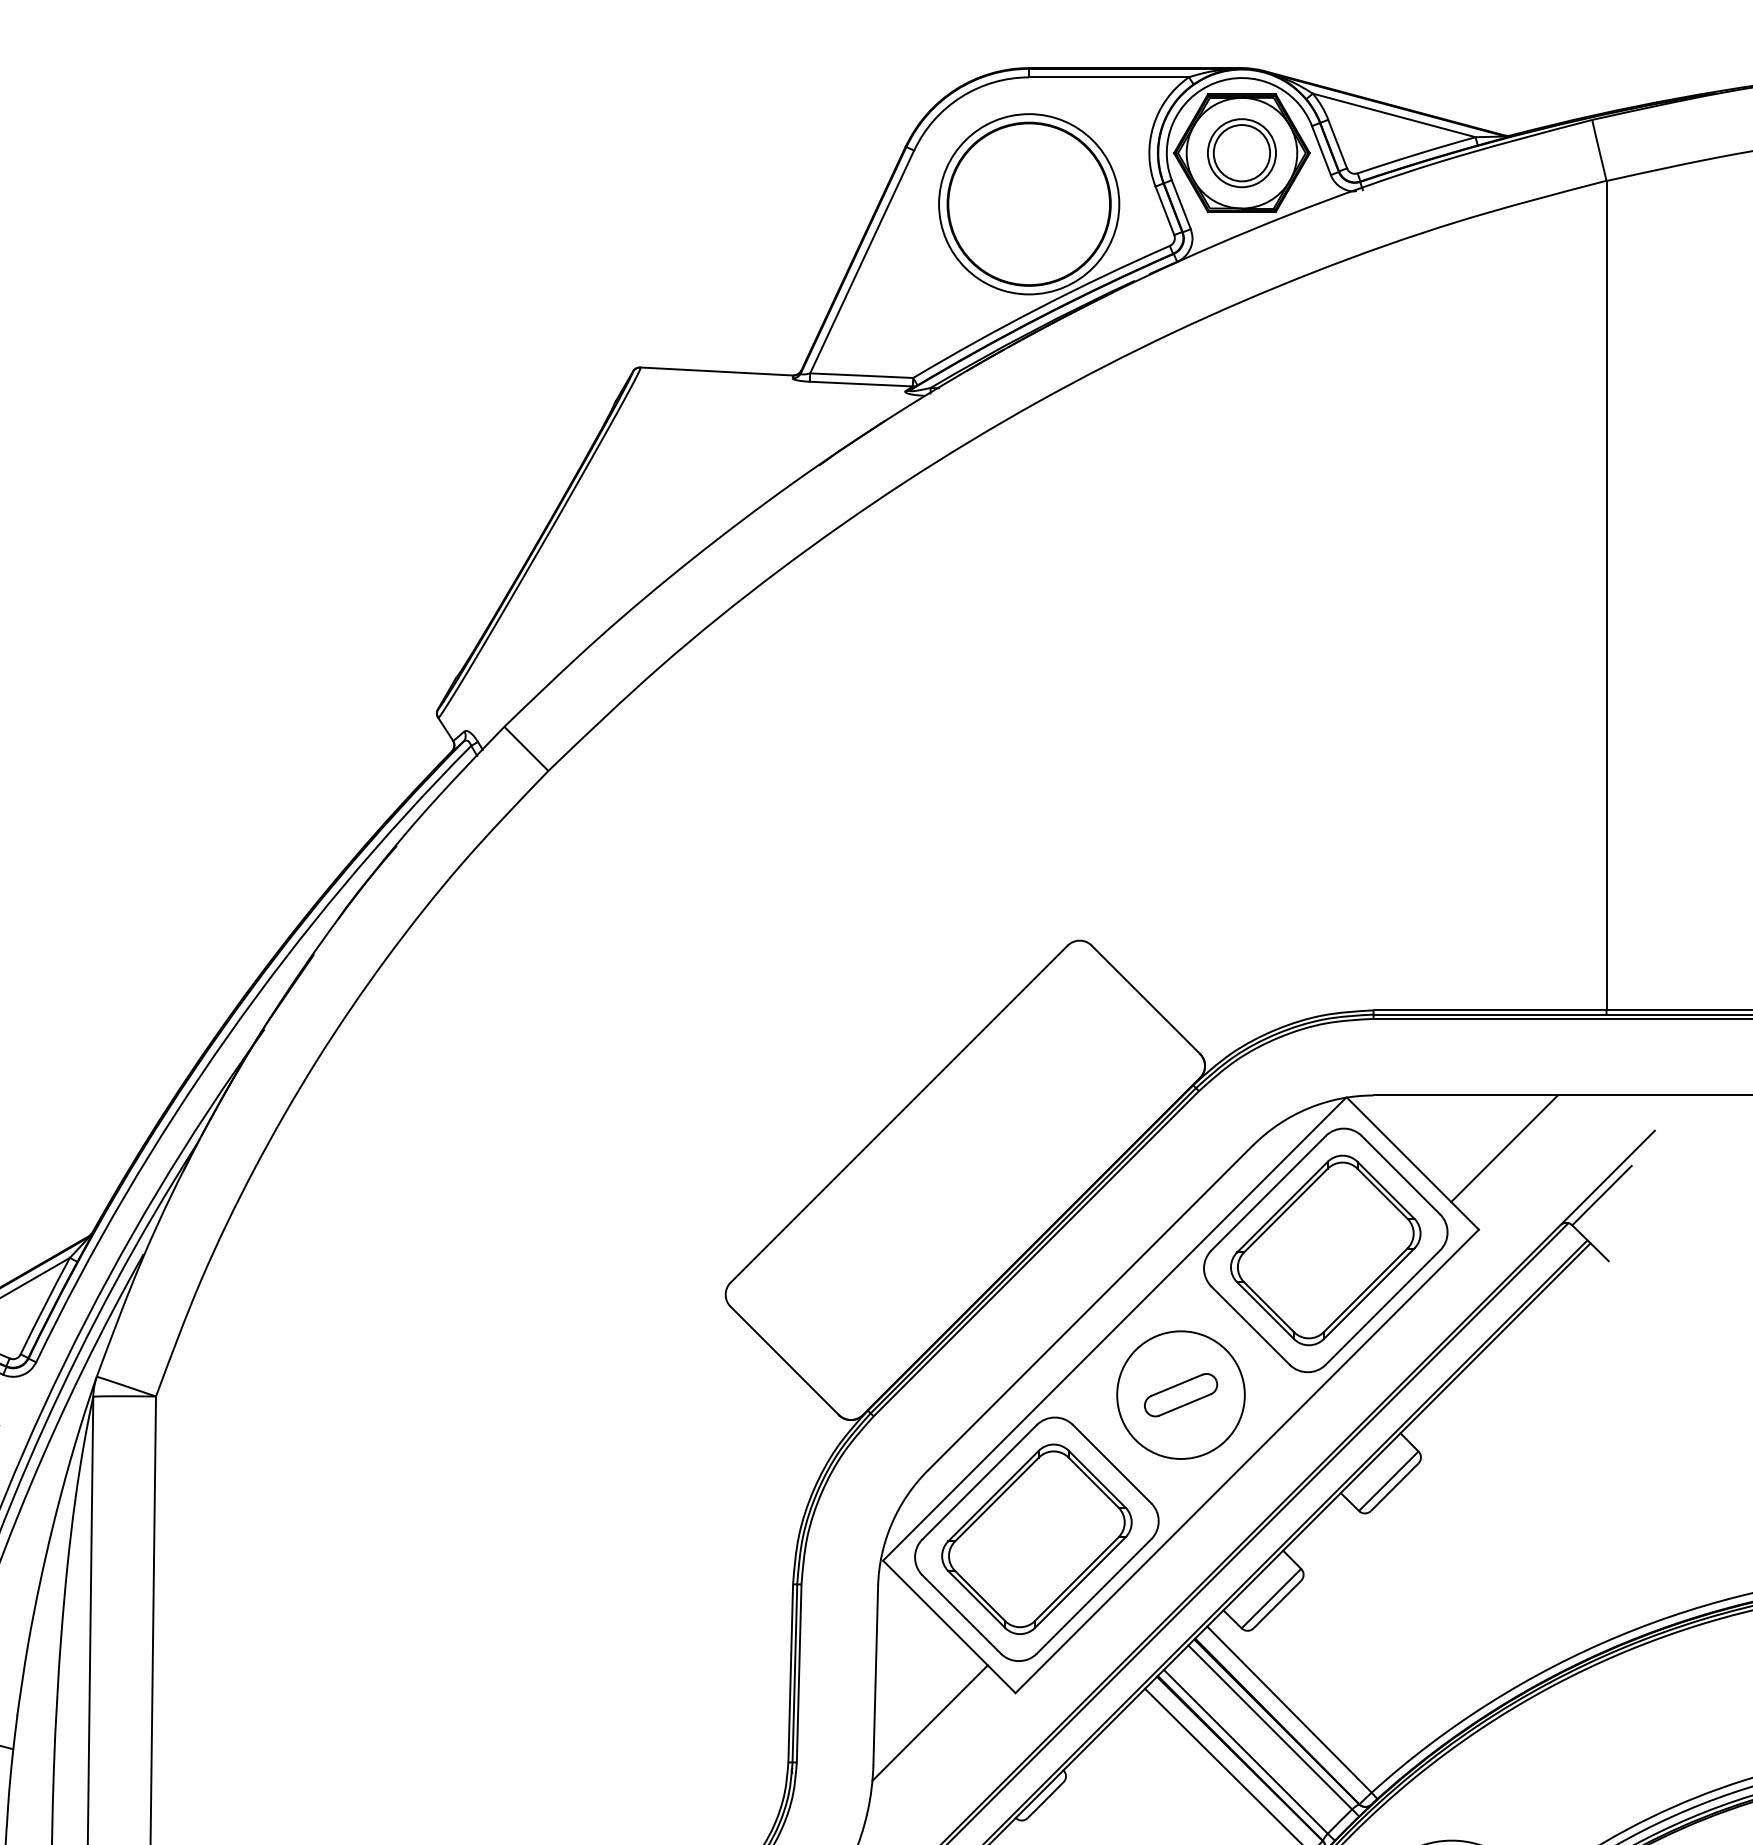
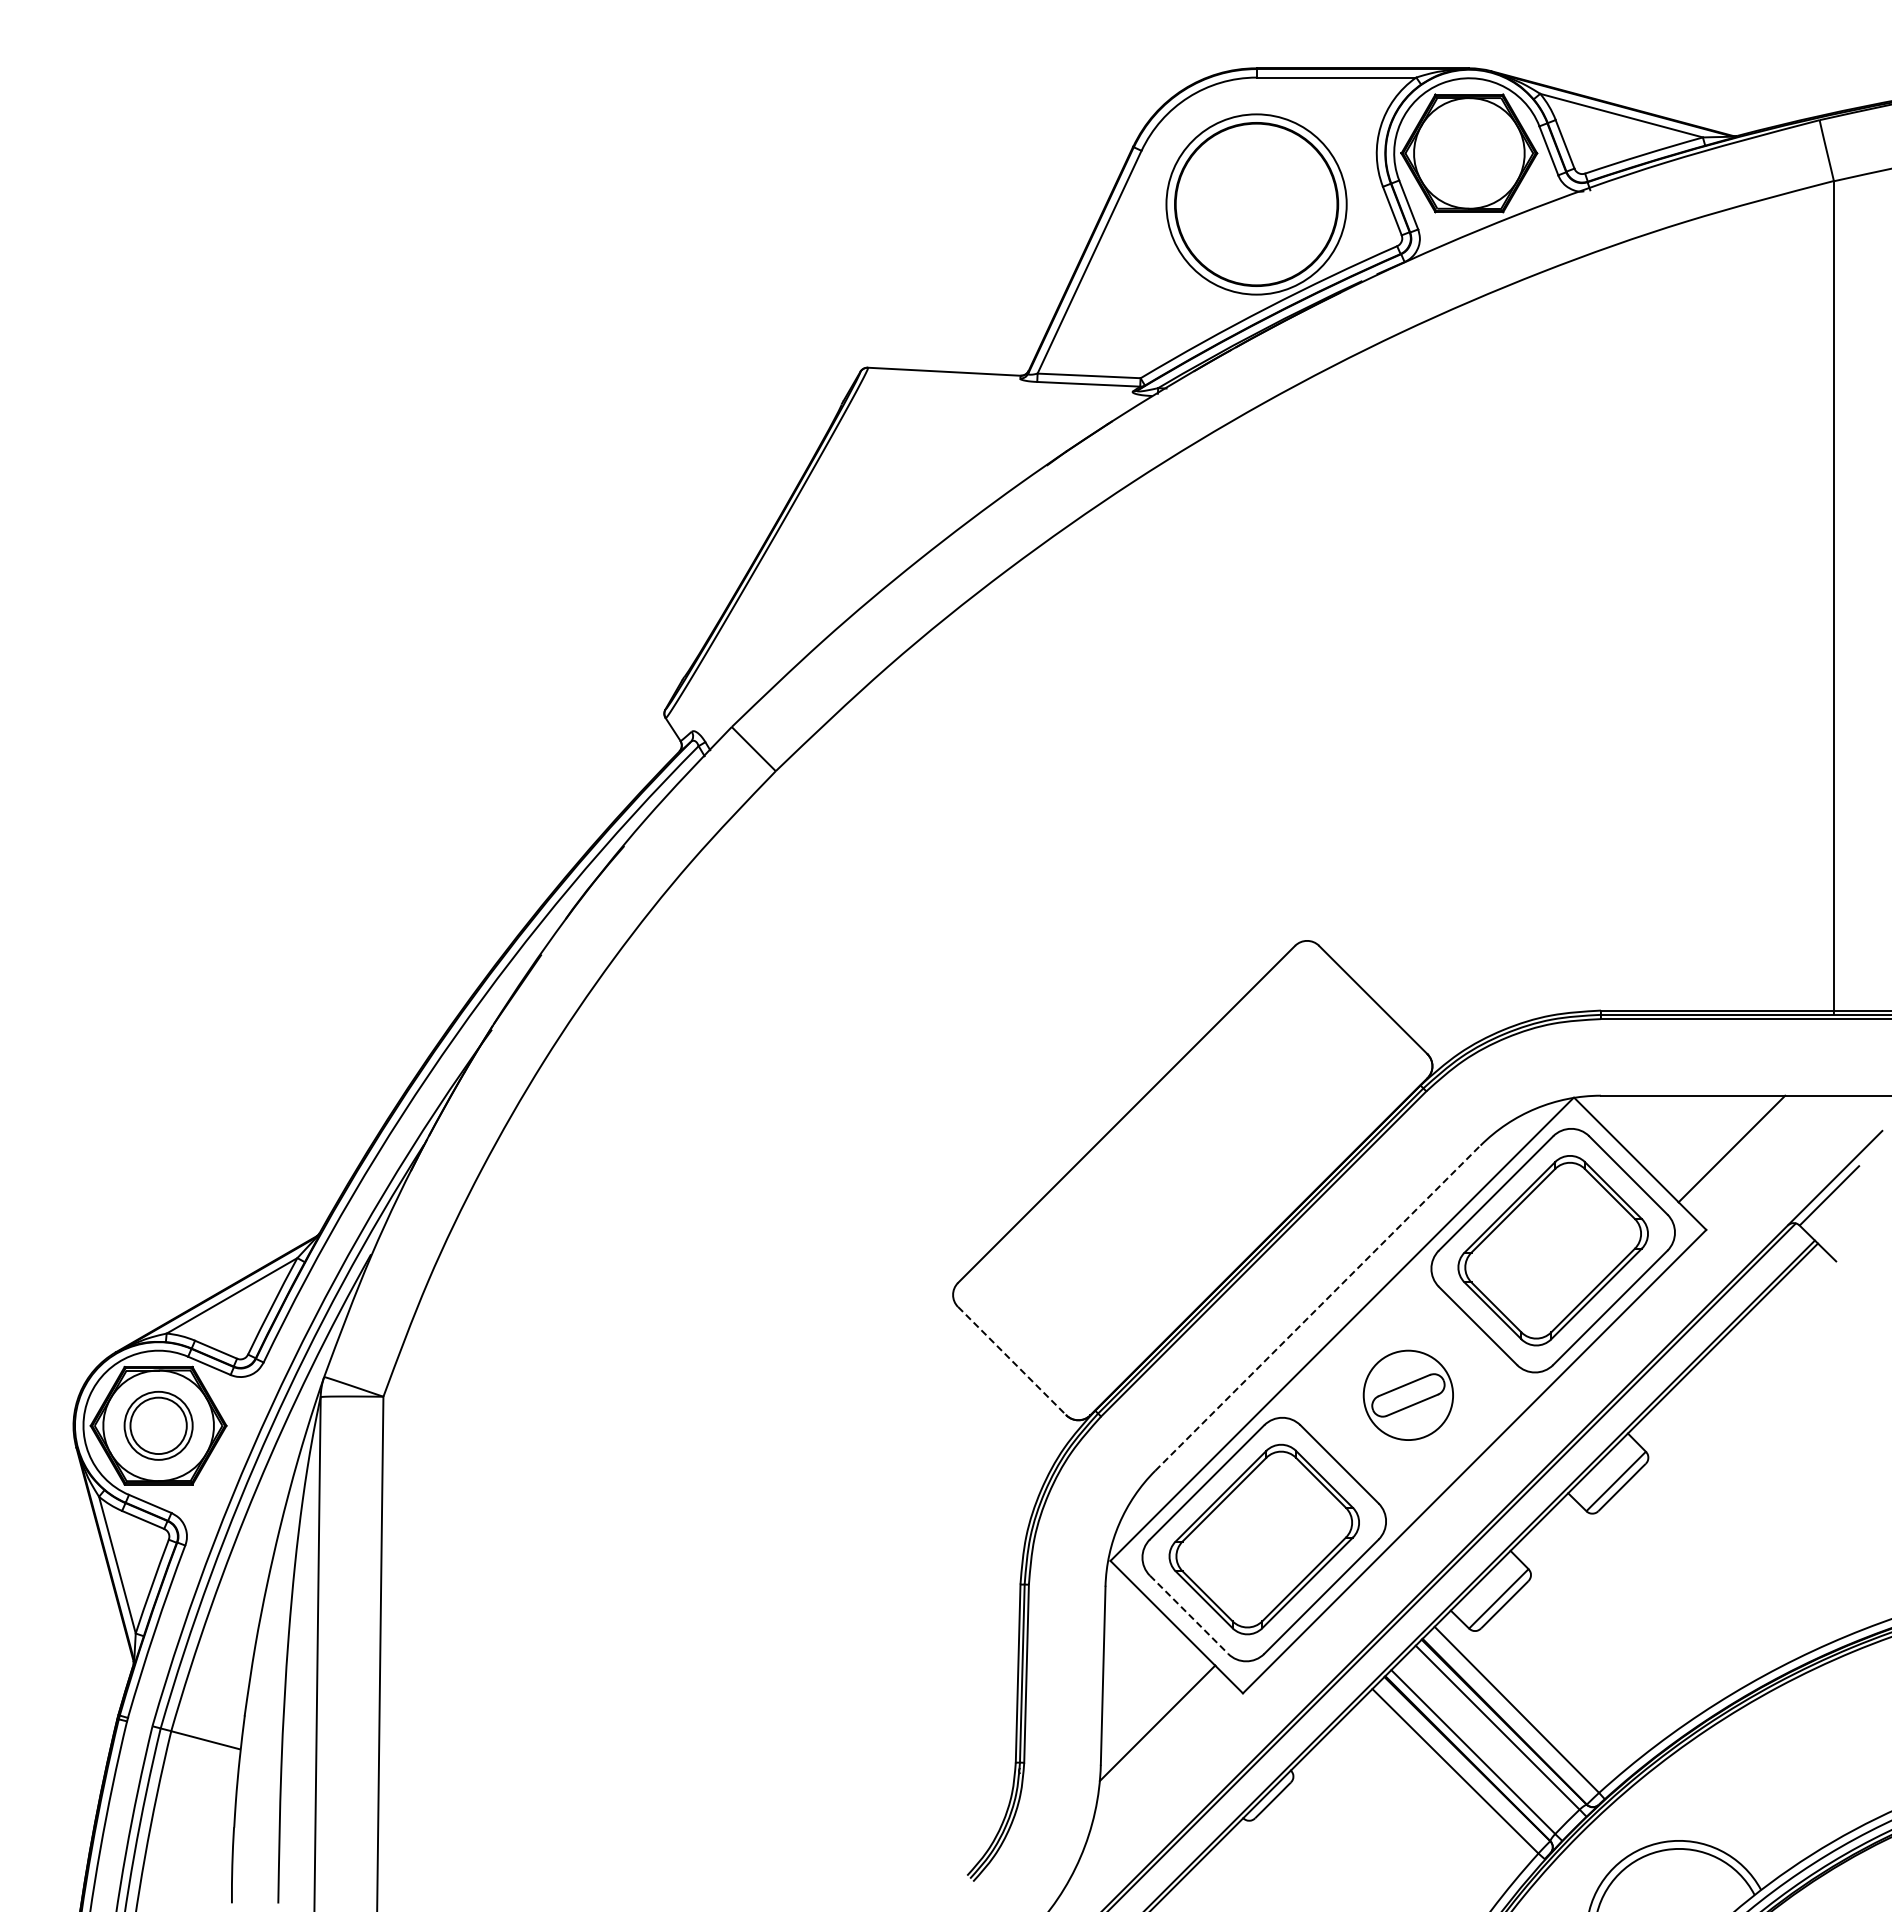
part: (1242, 153) -> (1469, 153), removed
line: (1090, 1308) -> (1317, 1308), solid -> dashed
line: (785, 1361) -> (1012, 1361), solid -> dashed
circle: (1181, 1395) -> (1408, 1395), size x0.7
line: (962, 1615) -> (1189, 1615), solid -> dashed

